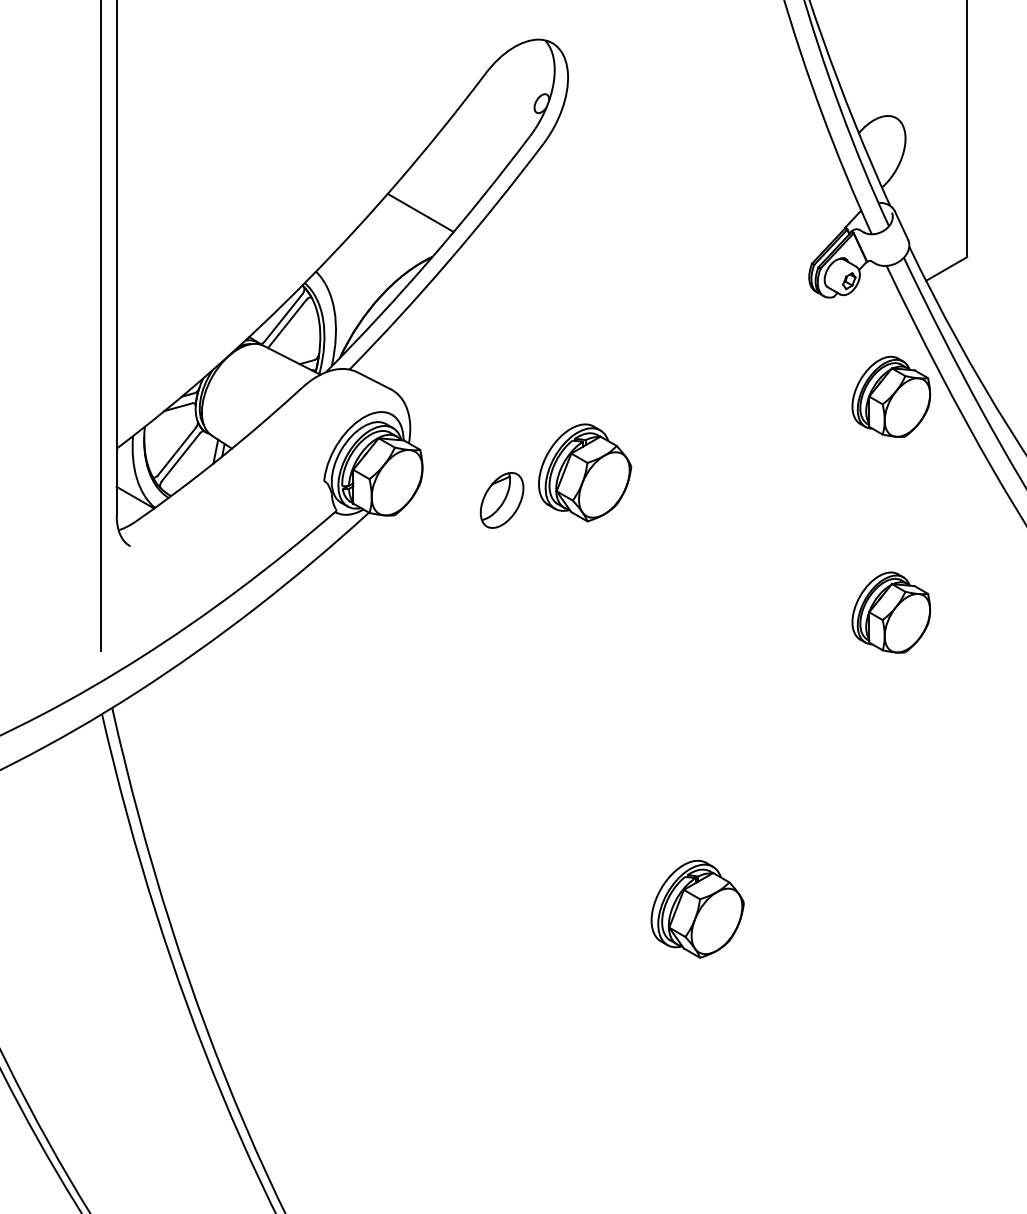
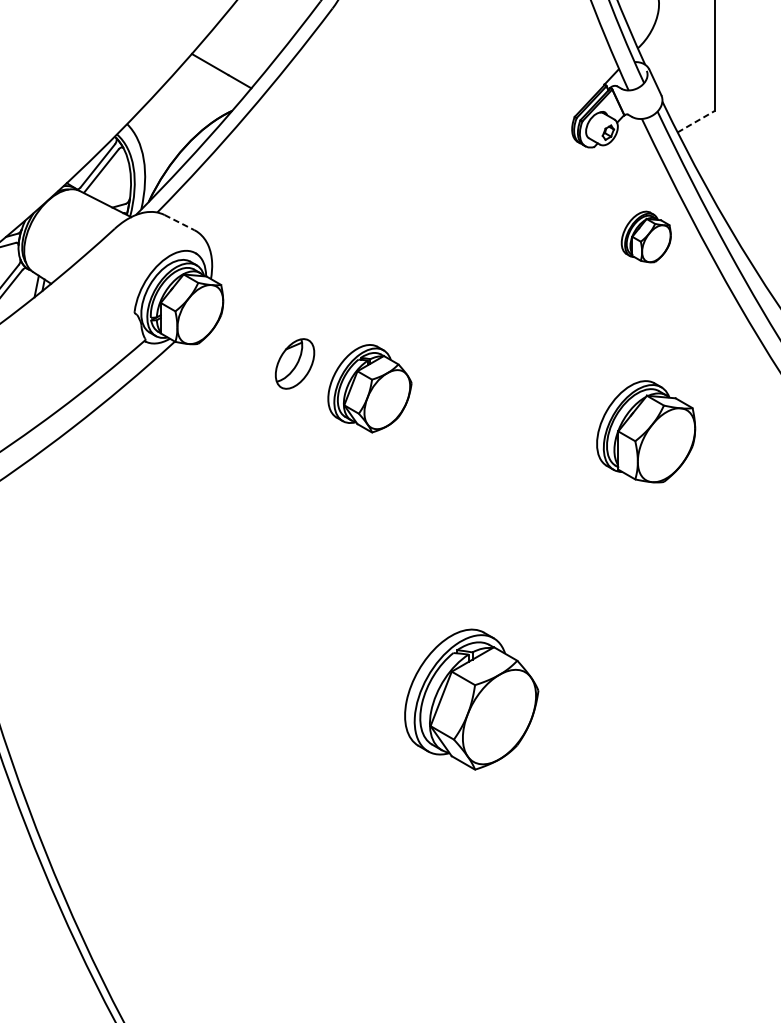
line: (946, 269) -> (696, 122), solid -> dashed
line: (374, 381) -> (179, 223), solid -> dashed
part: (891, 396) -> (646, 236), size x0.7
part: (585, 472) -> (370, 388), moved
part: (501, 500) -> (294, 364), moved
part: (891, 612) -> (646, 431), size x1.4
part: (697, 908) -> (471, 698), size x1.6

